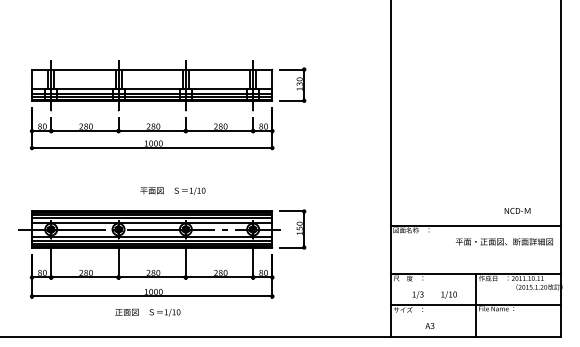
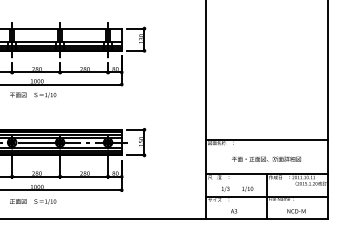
text: (172, 190) -> (32, 94), moved
text: (517, 210) -> (296, 210), moved
text: (504, 241) -> (266, 158), moved

